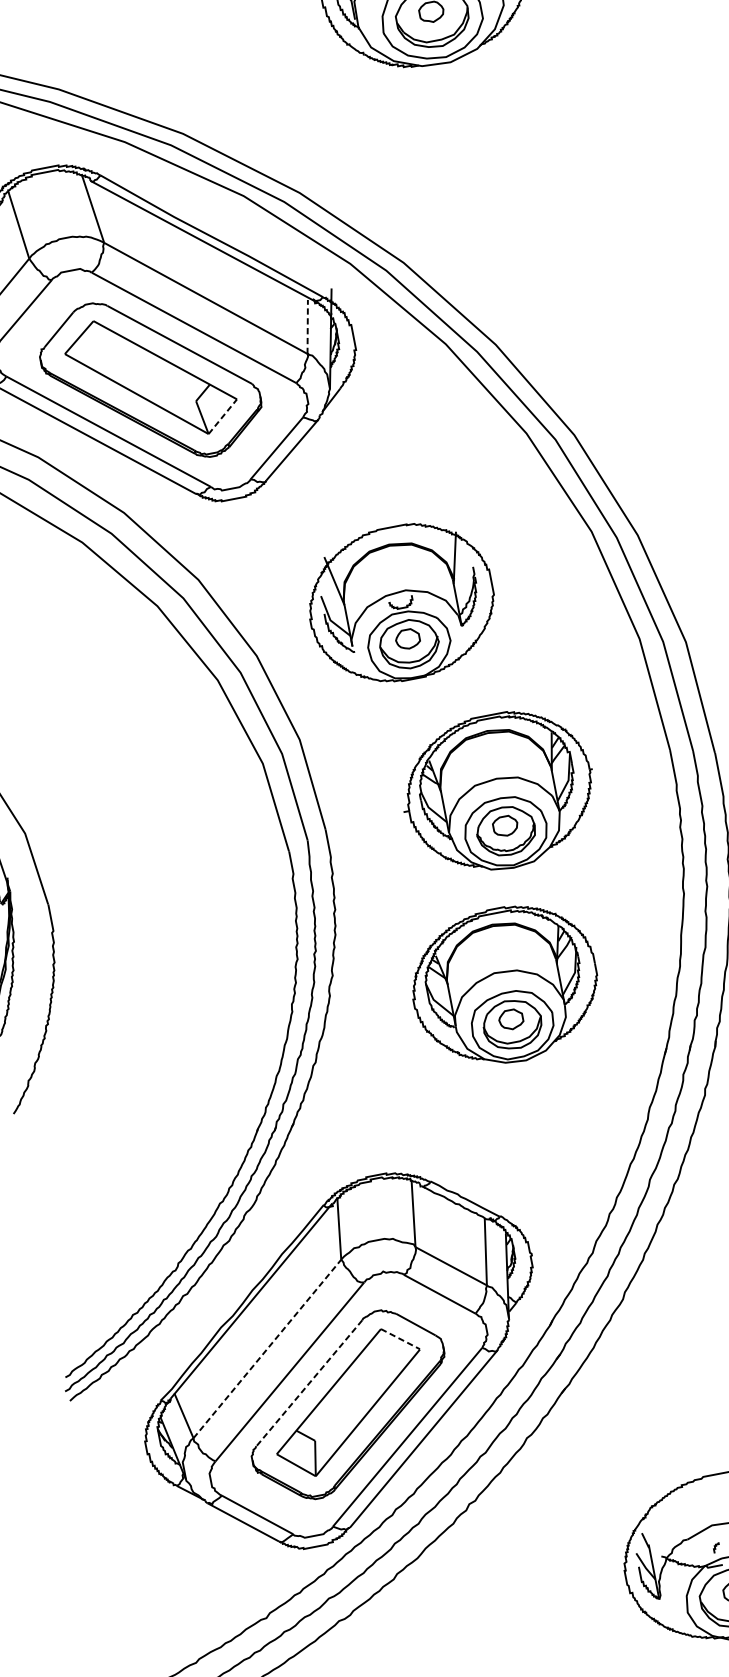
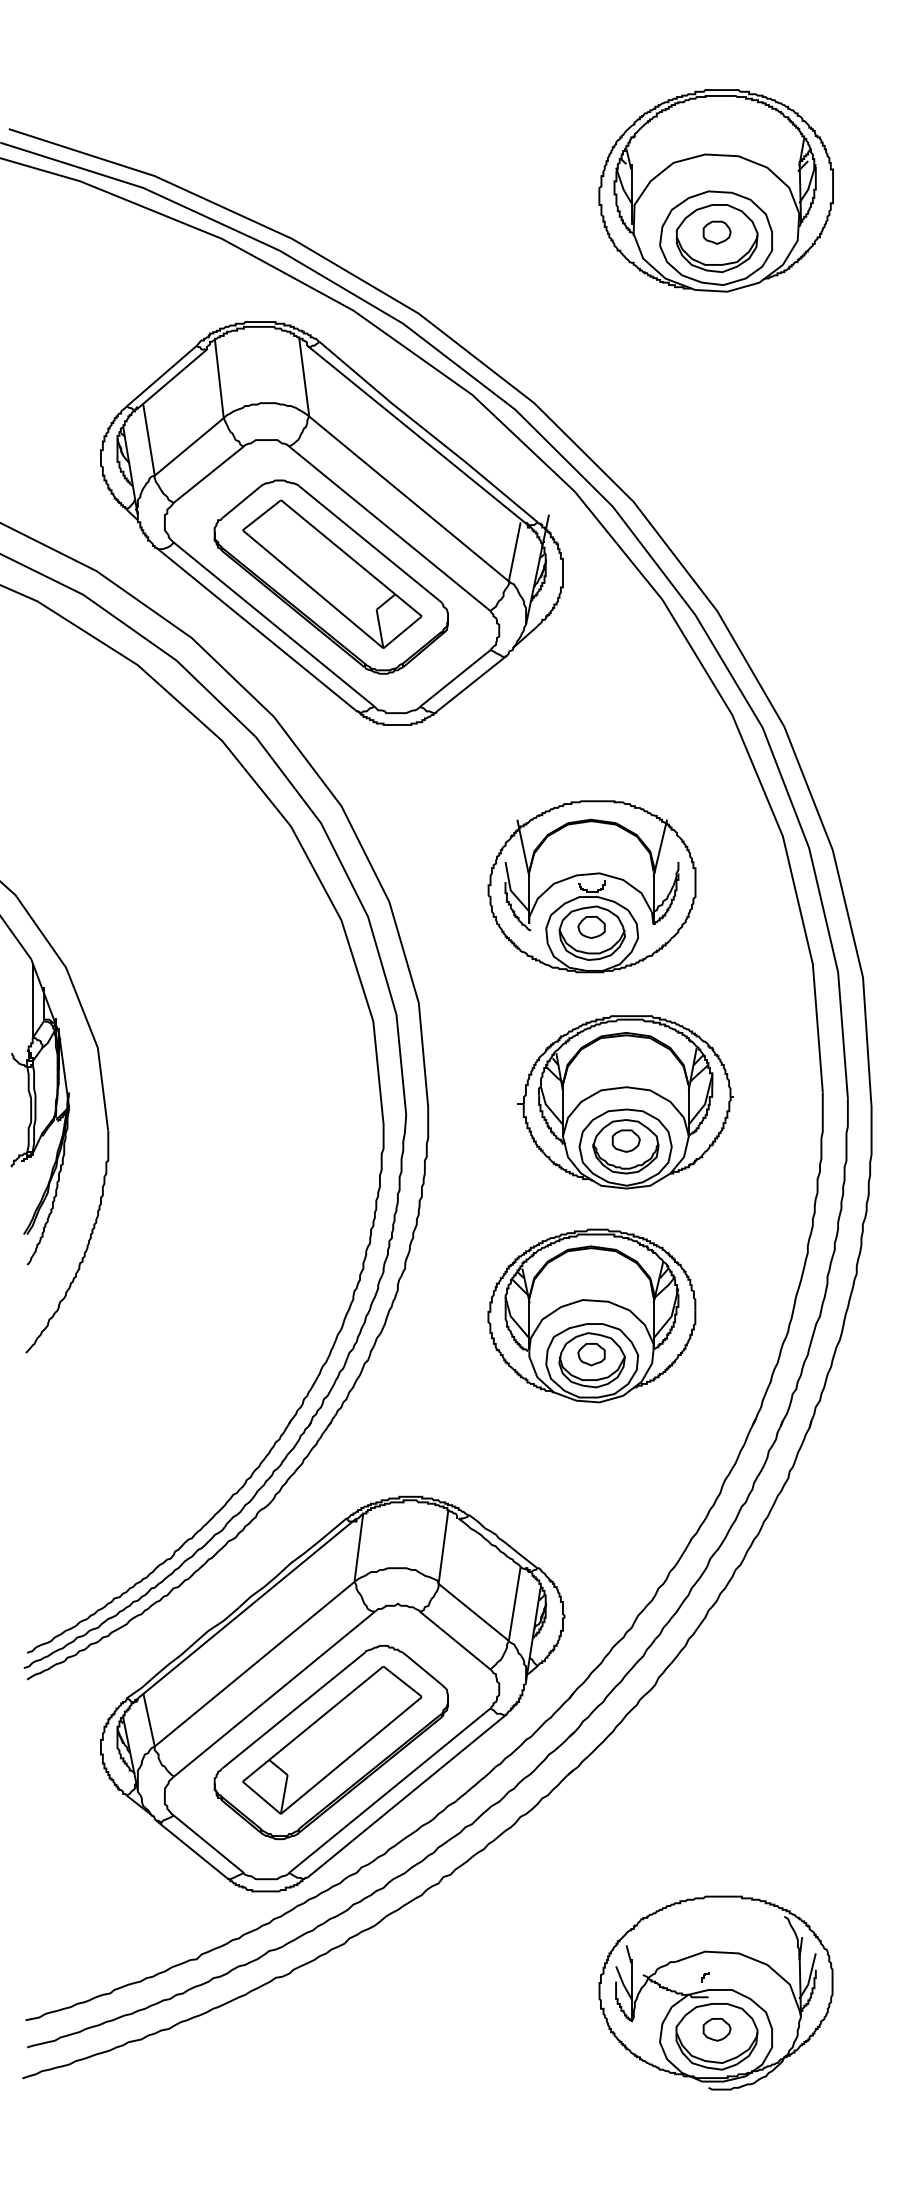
line: (307, 326) -> (514, 551), dashed -> solid
line: (223, 416) -> (403, 632), dashed -> solid
part: (400, 603) -> (591, 886), moved
line: (401, 1338) -> (403, 1681), dashed -> solid
line: (267, 1349) -> (254, 1664), dashed -> solid
line: (309, 1383) -> (293, 1710), dashed -> solid

